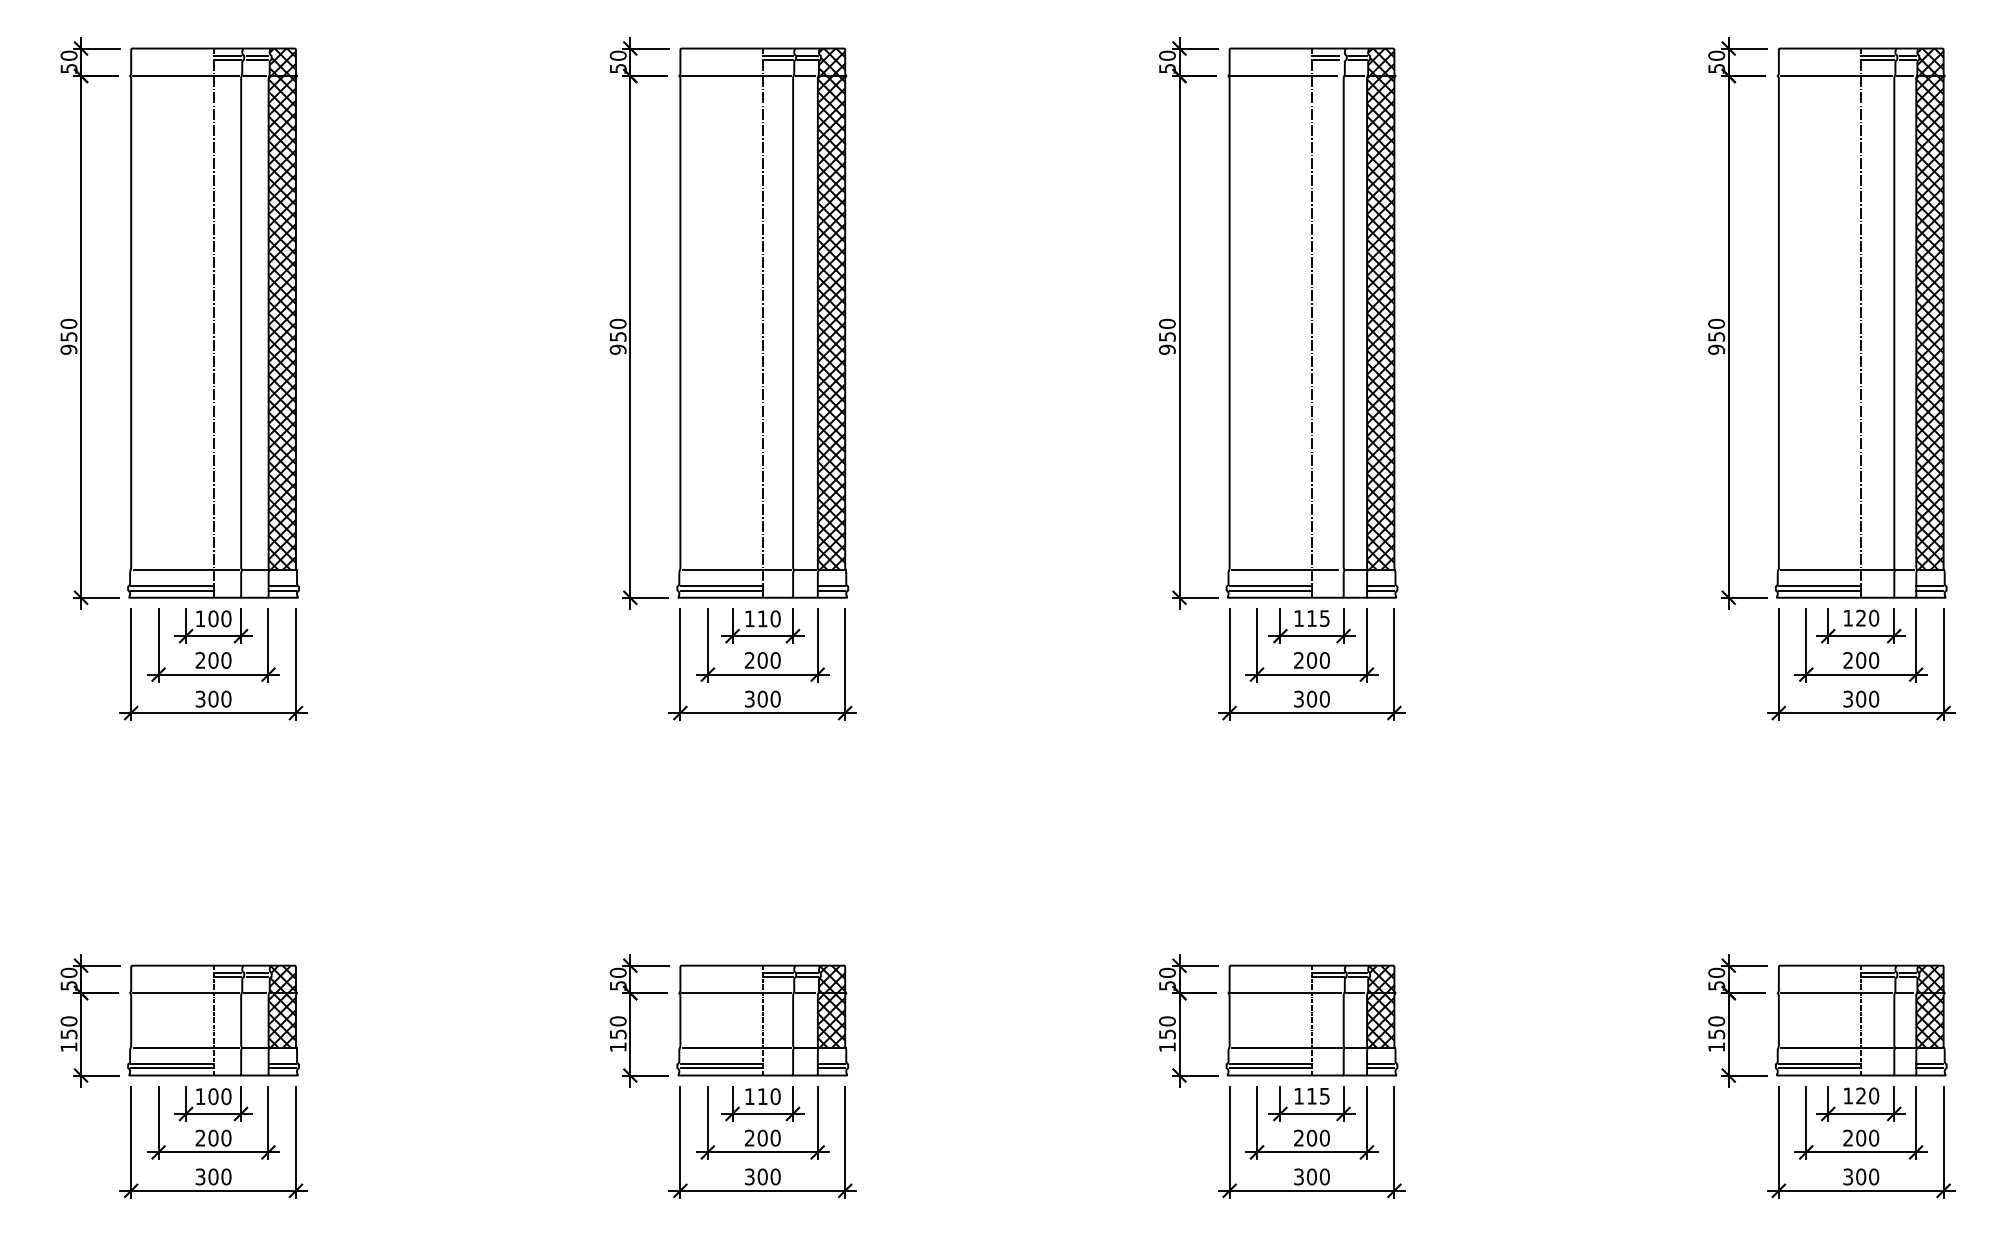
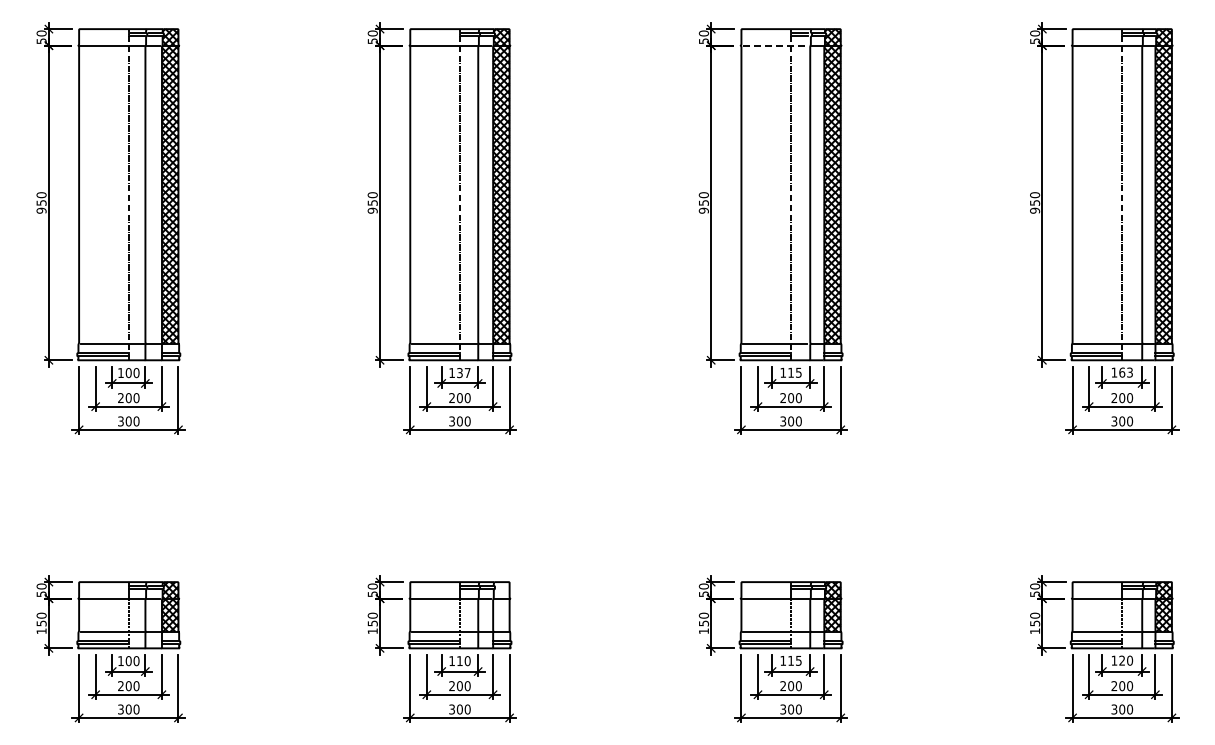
line: (1284, 75) -> (774, 45), solid -> dashed
text: (1868, 618) -> (1126, 372), 120 -> 163
text: (768, 619) -> (463, 373), 110 -> 137
hatch: (831, 1006) -> (501, 606), removed

